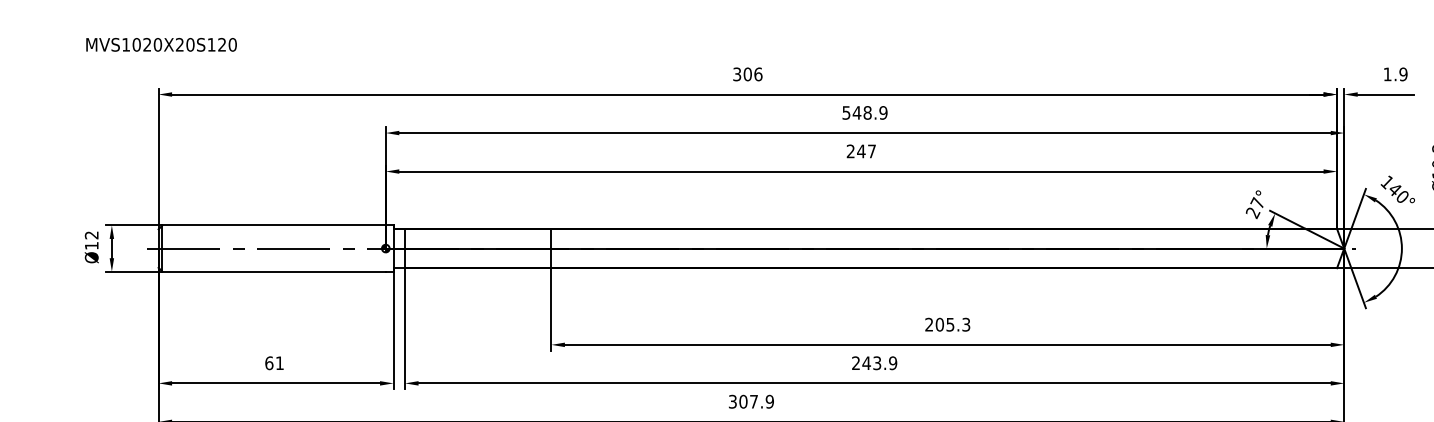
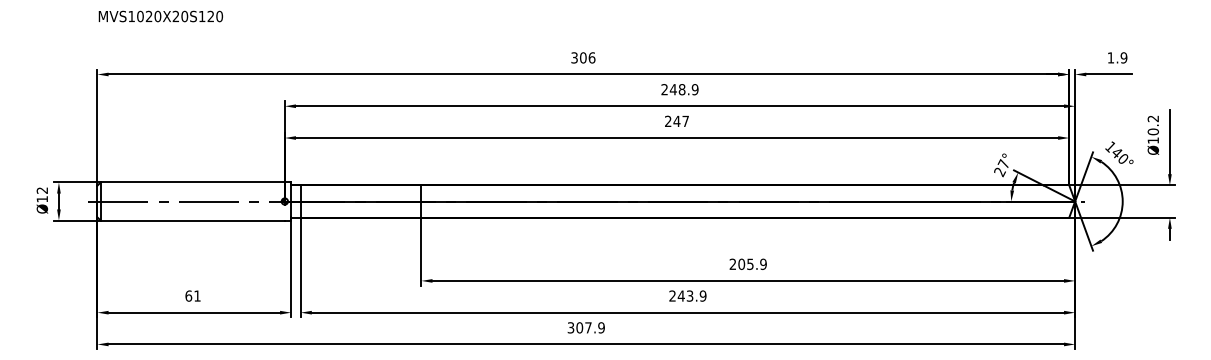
text: (161, 44) -> (160, 16), moved
text: (846, 112) -> (664, 89), 548.9 -> 248.9
text: (966, 323) -> (763, 263), 205.3 -> 205.9

